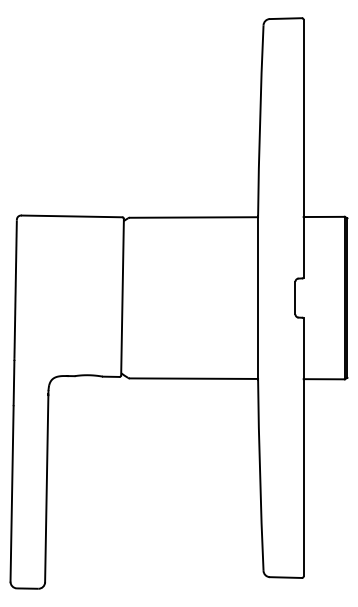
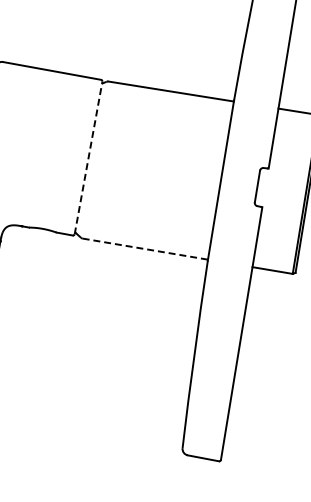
line: (122, 296) -> (88, 157), solid -> dashed
line: (194, 378) -> (145, 249), solid -> dashed

